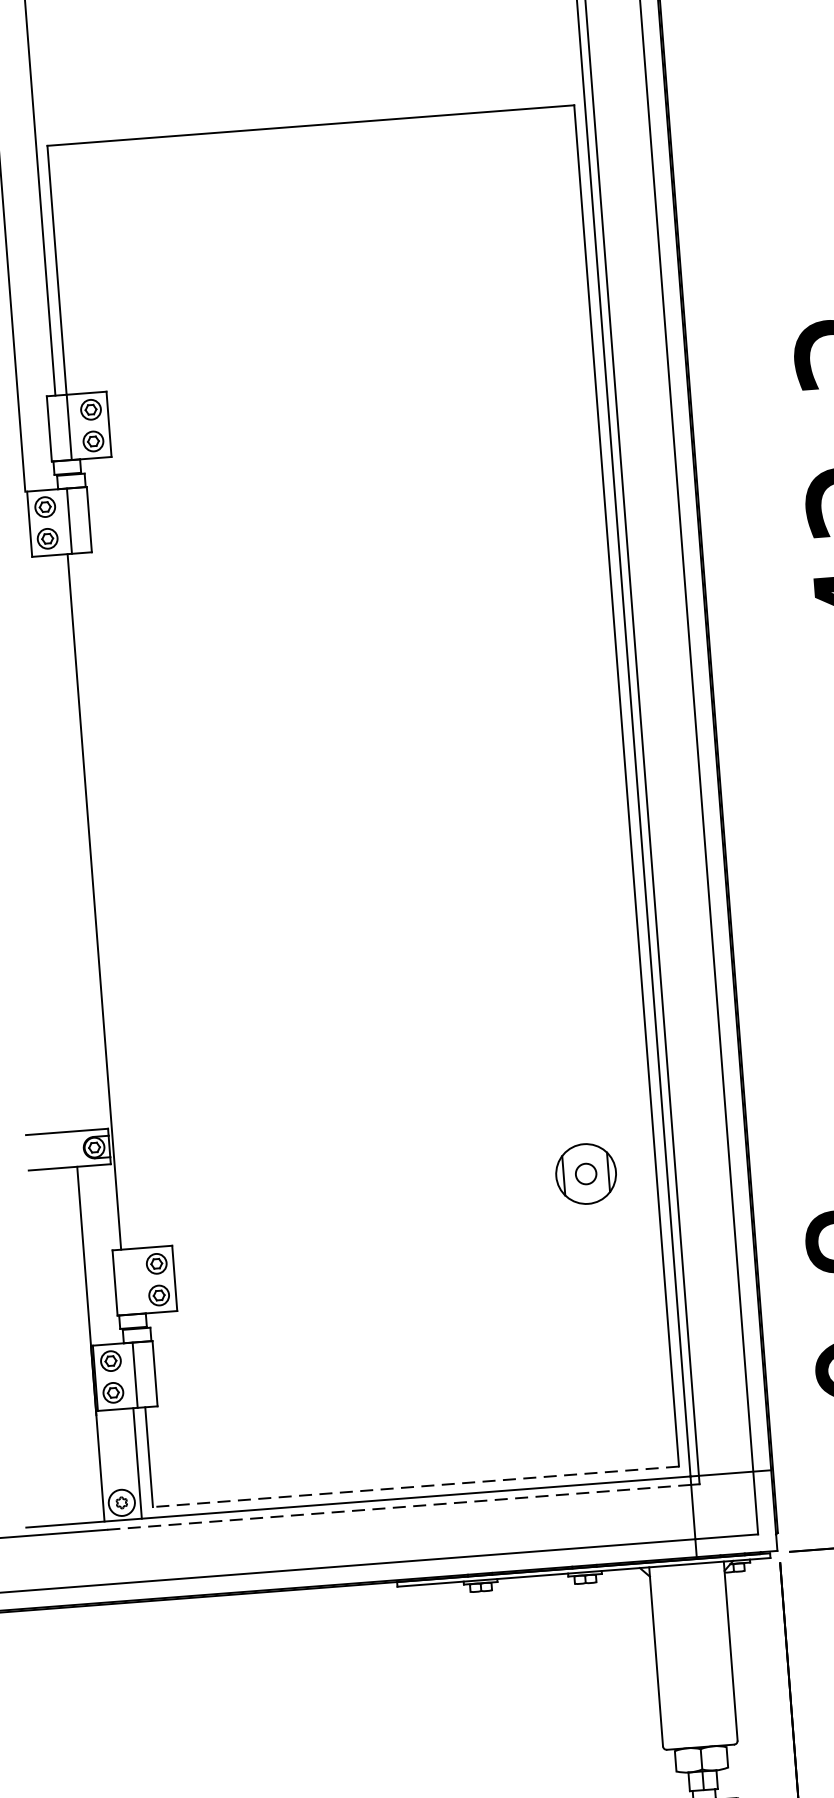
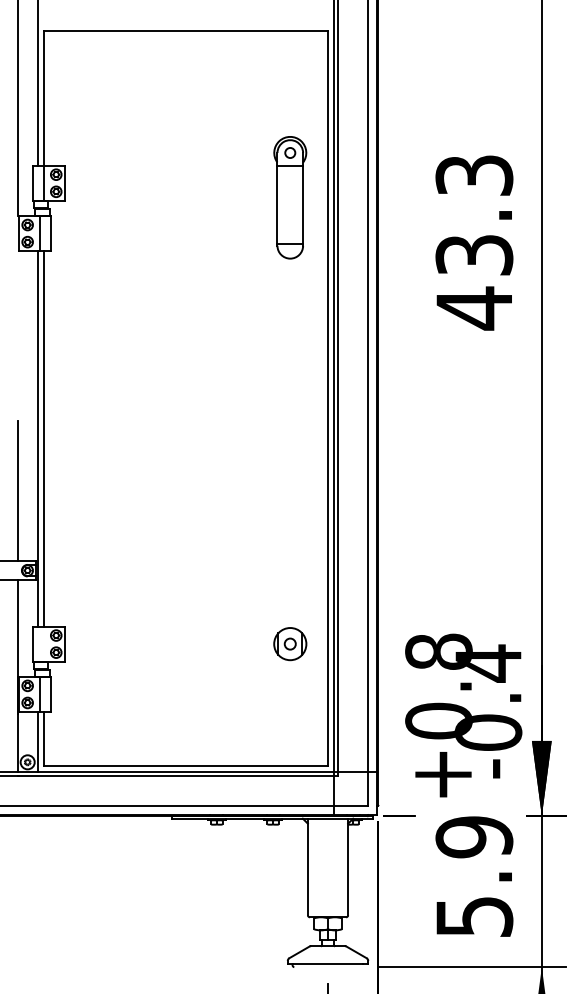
part: (528, 418) -> (290, 197), added
line: (106, 900) -> (44, 438), added
line: (64, 1000) -> (17, 490), added
part: (586, 1174) -> (290, 644), moved
line: (416, 1486) -> (186, 765), dashed -> solid
line: (397, 1508) -> (175, 776), dashed -> solid

